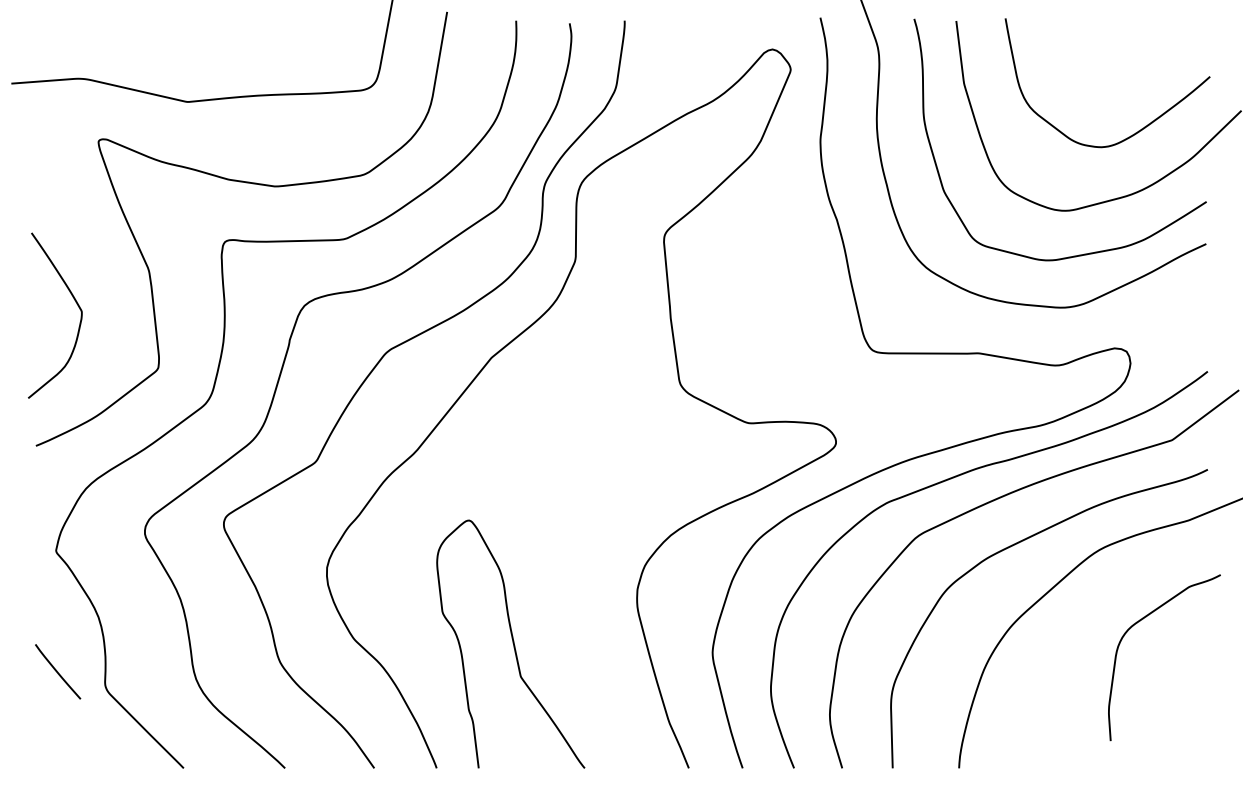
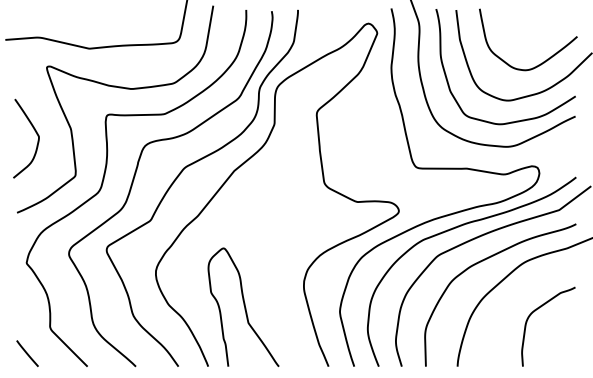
curve: (76, 306) -> (36, 134), moved
curve: (1143, 621) -> (538, 309), moved
line: (57, 671) -> (27, 353), moved

